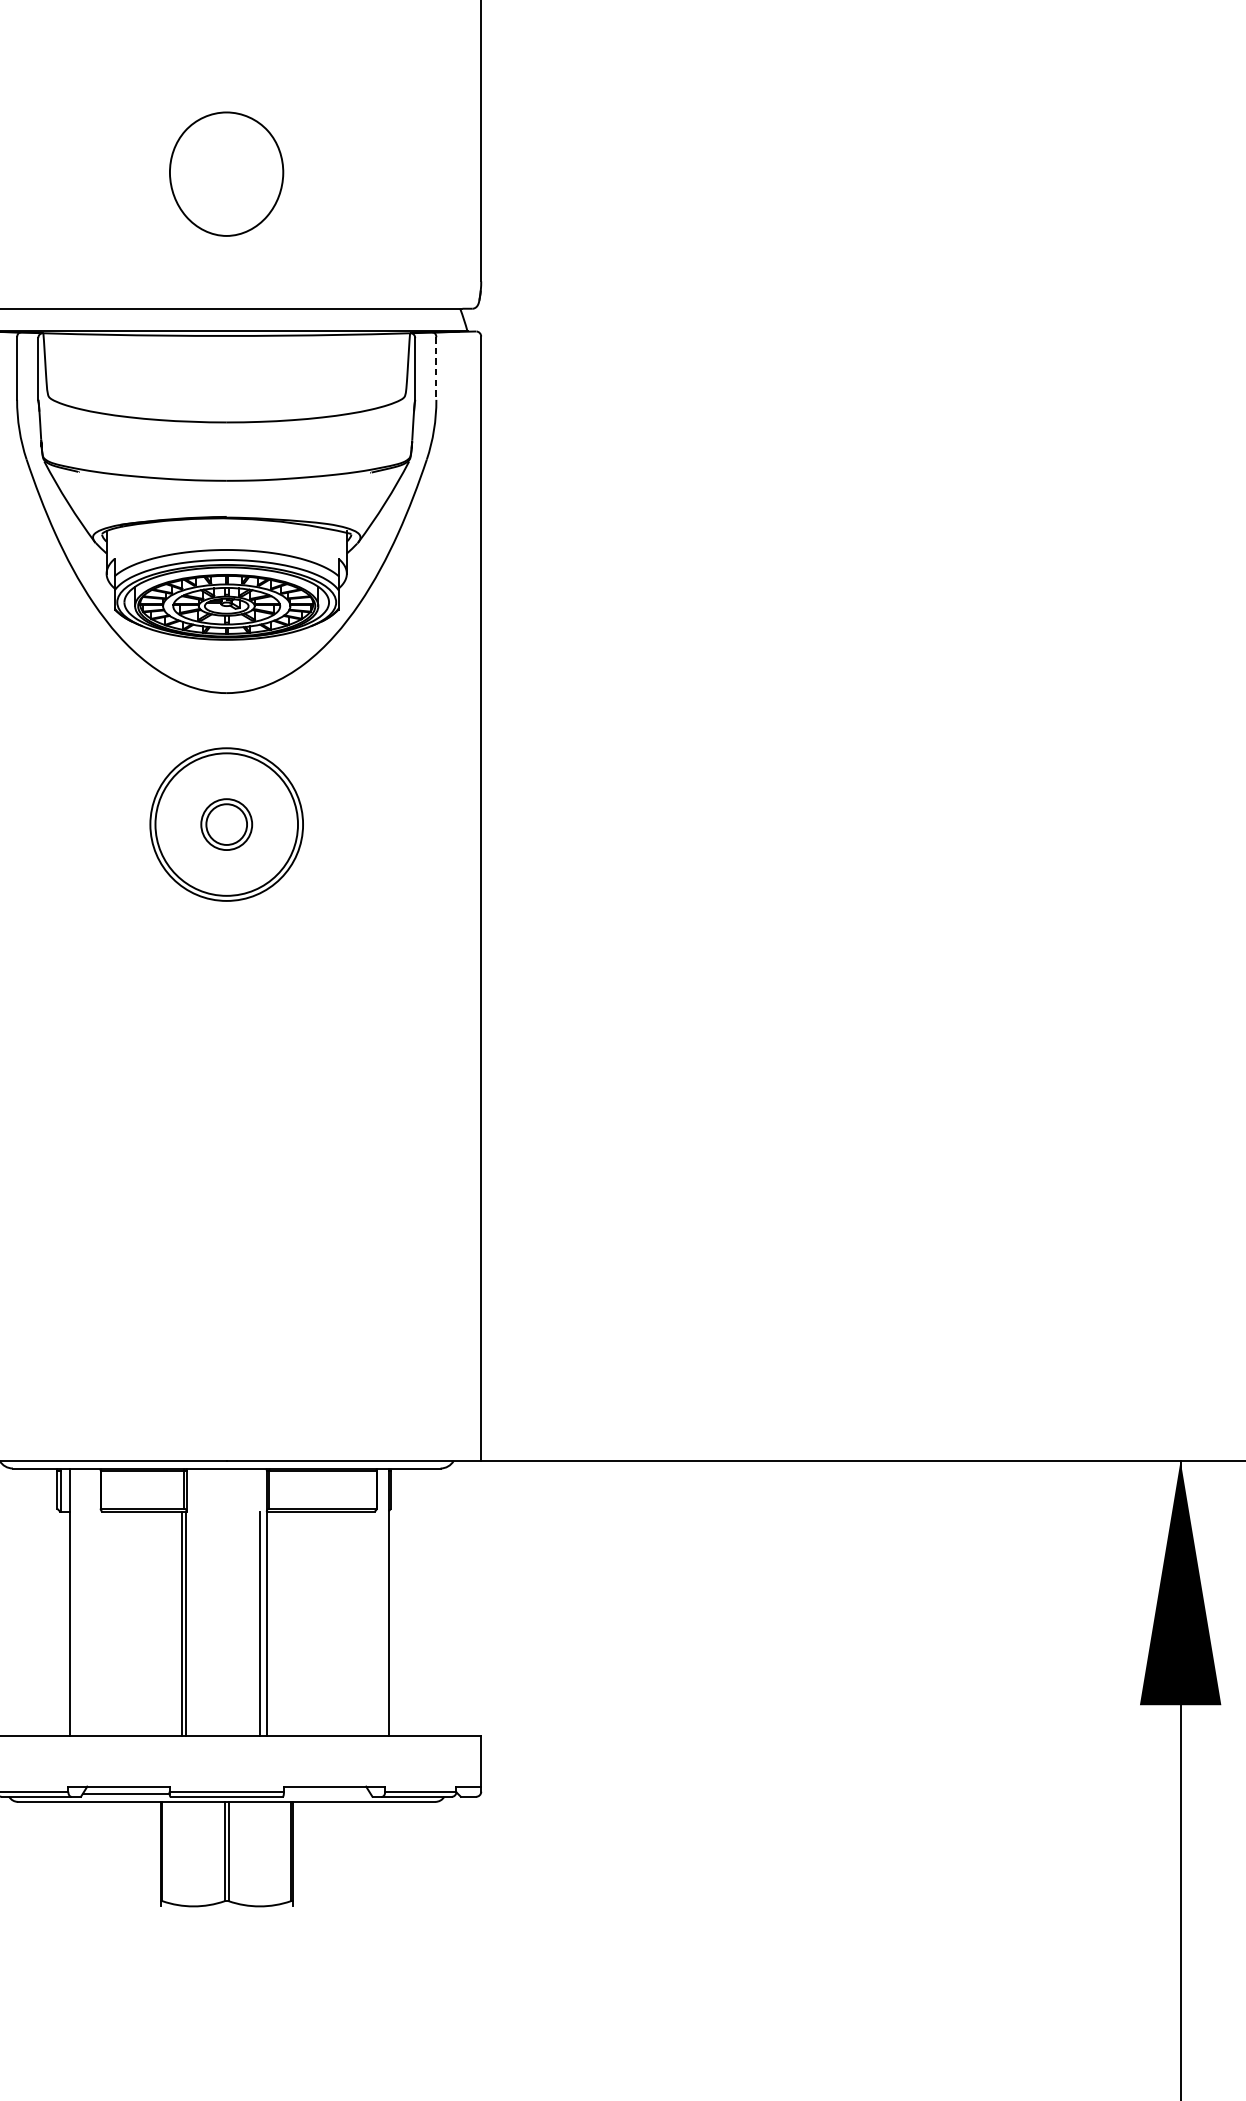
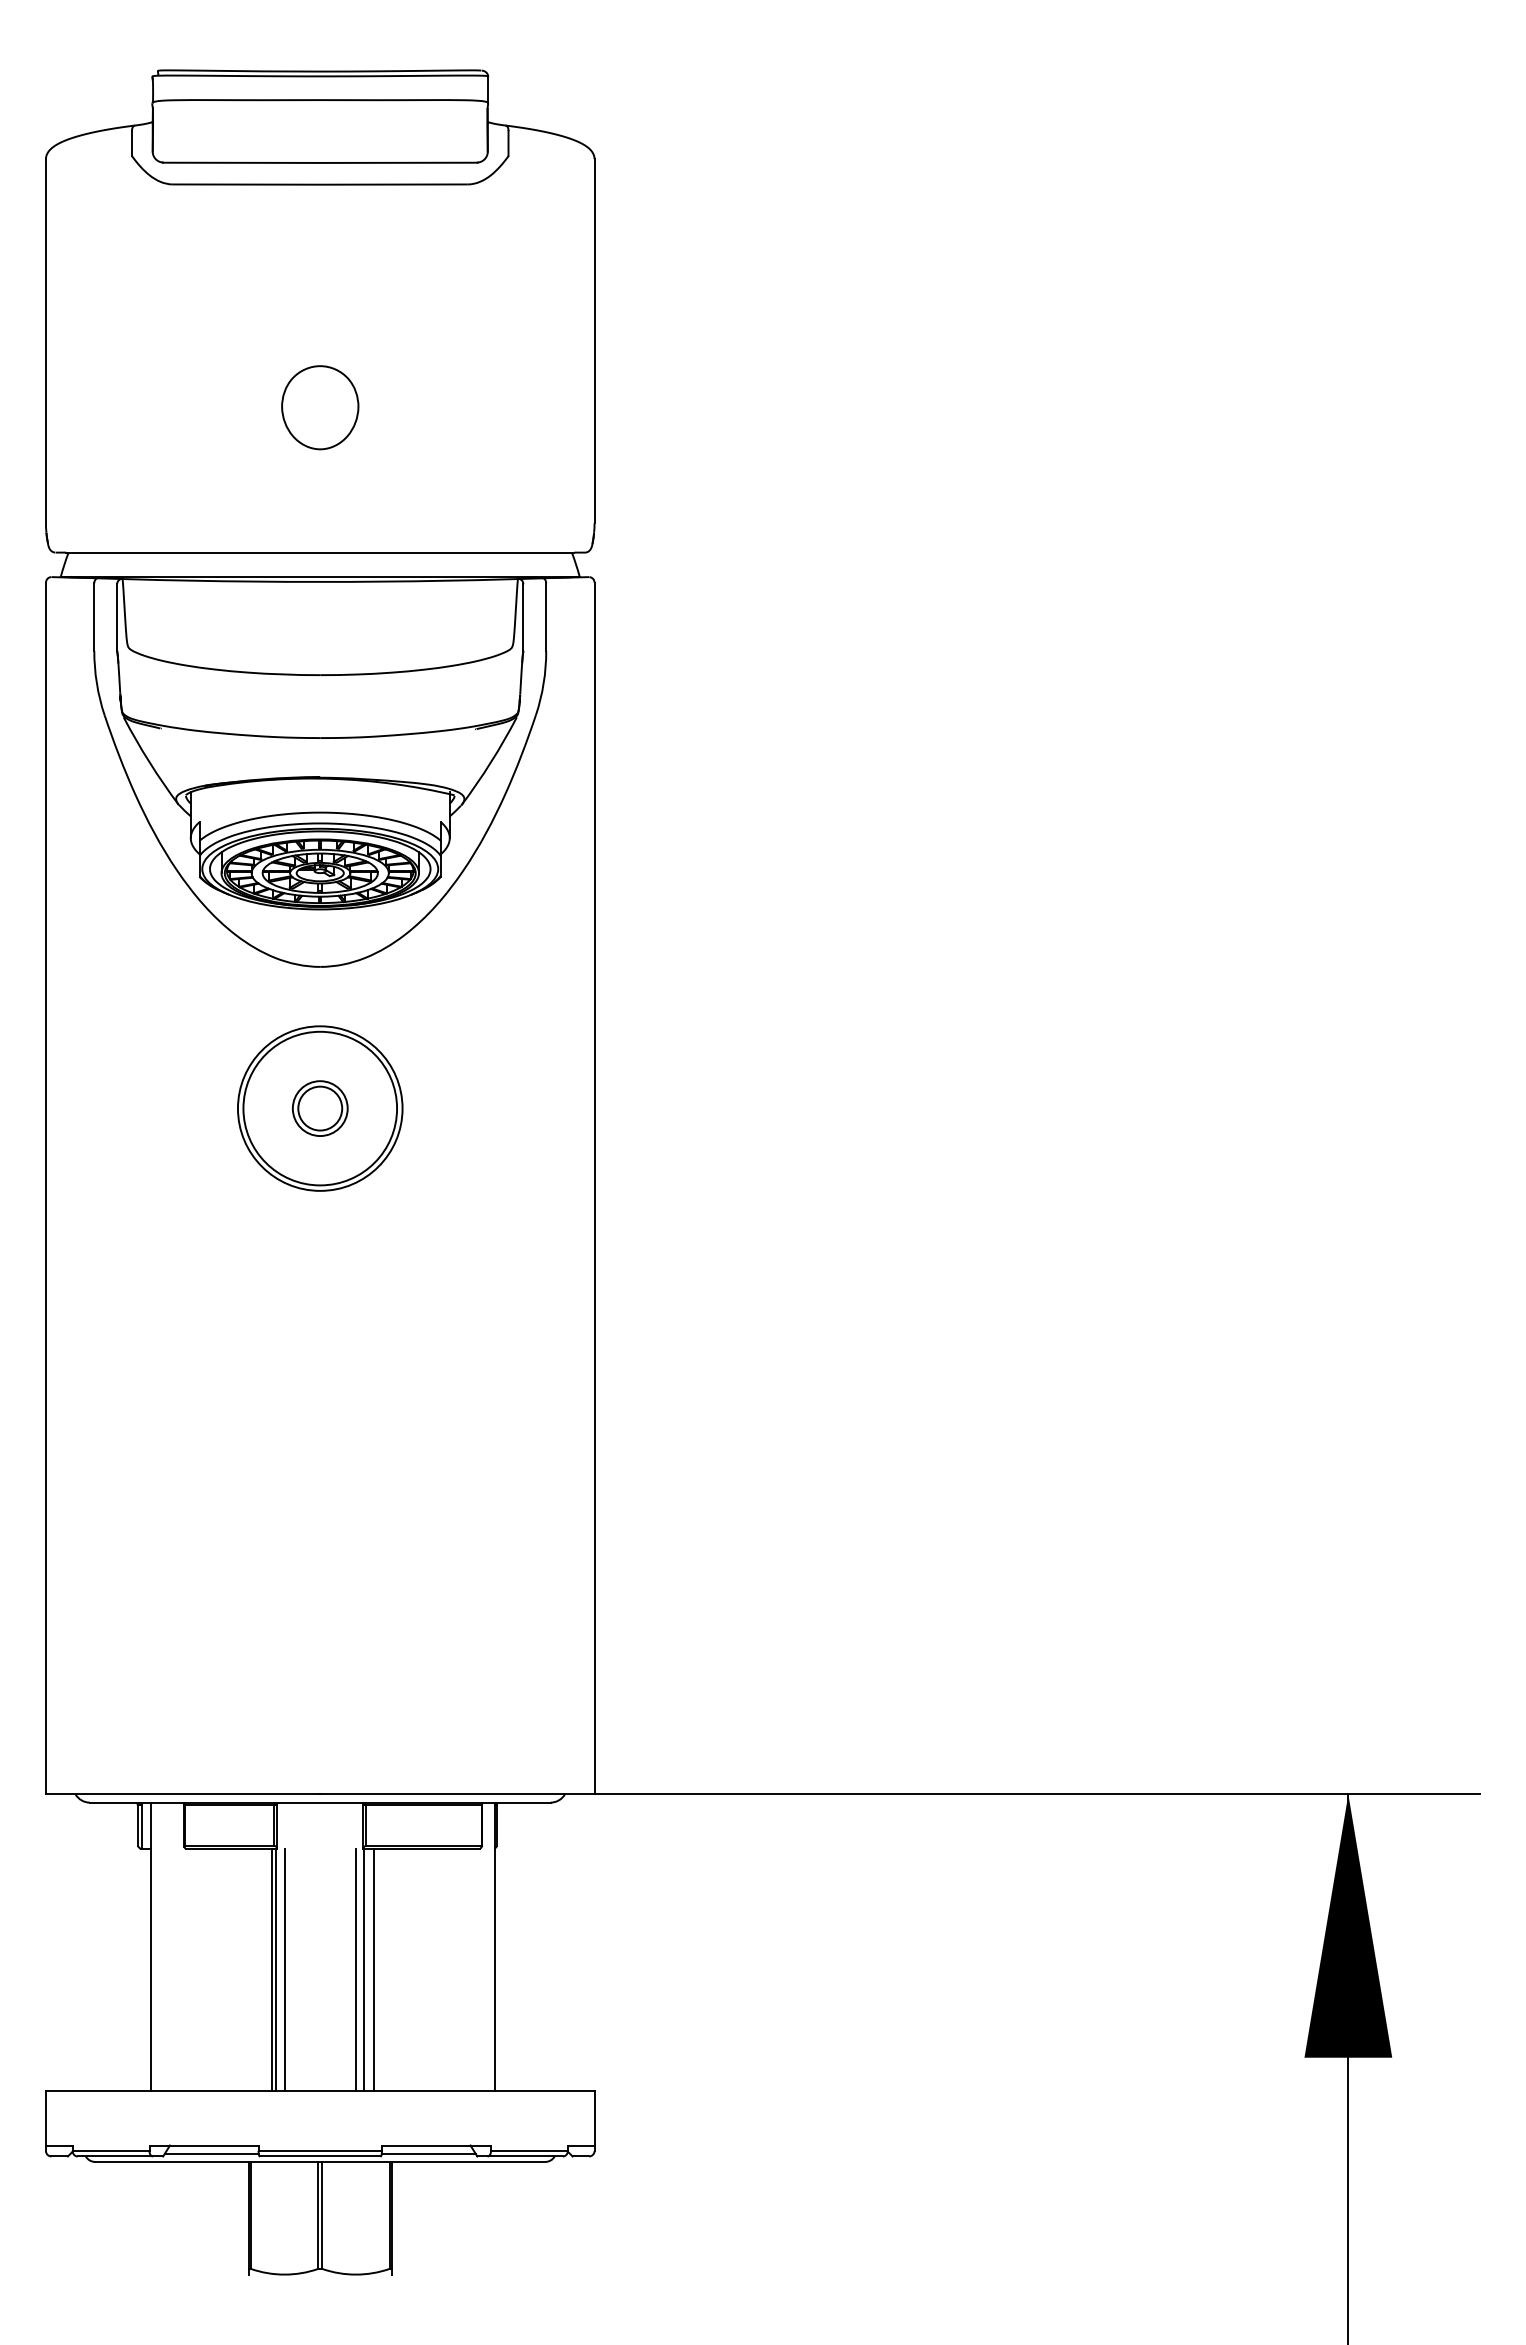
part: (226, 174) -> (320, 407), size x0.62
line: (436, 368) -> (546, 617), dashed -> solid
line: (193, 1623) -> (284, 1969), added
line: (277, 1623) -> (374, 1969), added
line: (327, 1794) -> (428, 2153), added

